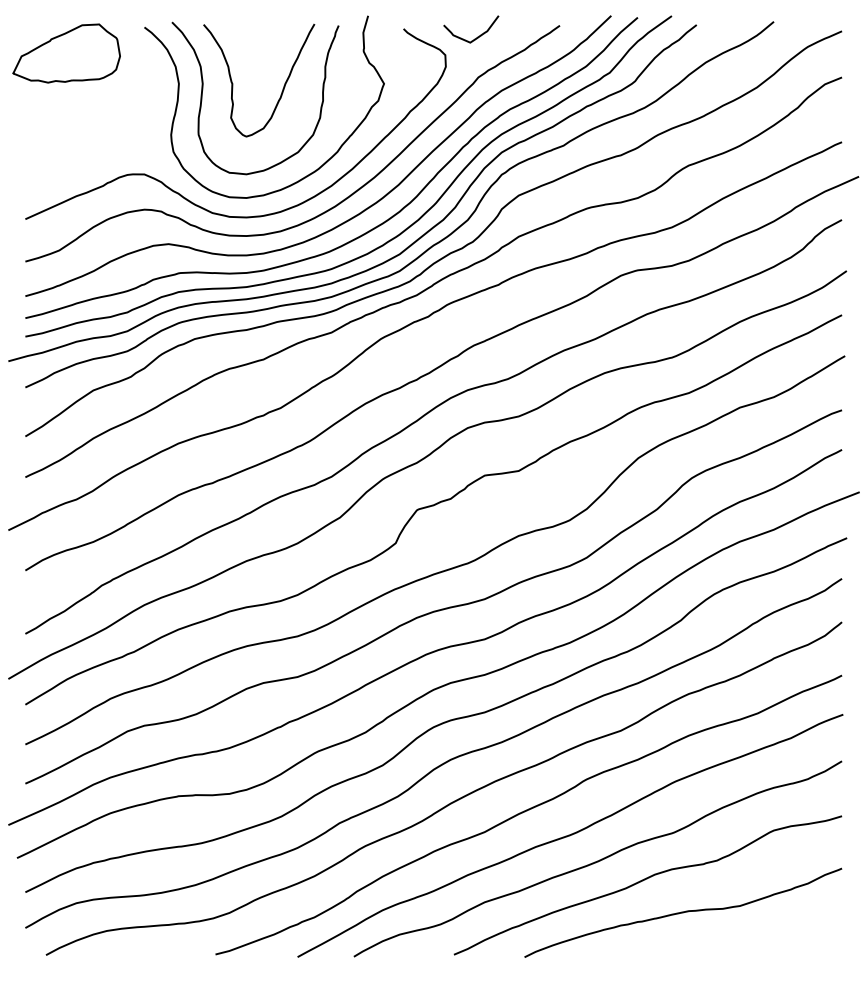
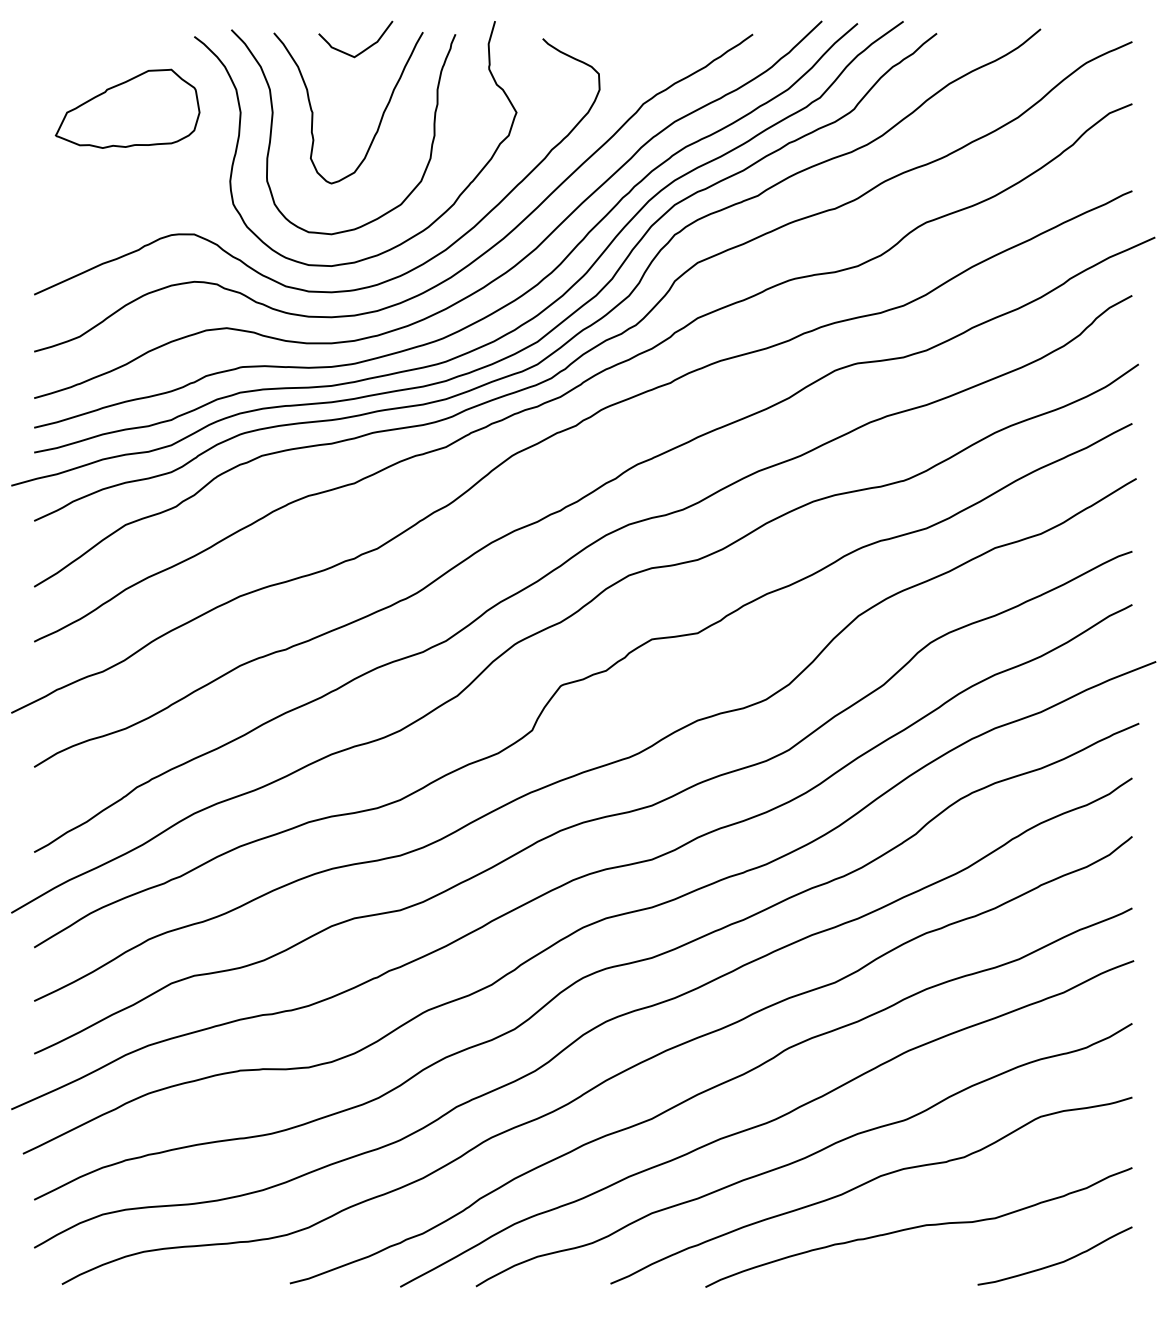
curve: (476, 37) -> (362, 50), moved
part: (66, 53) -> (127, 108), moved
curve: (786, 938) -> (1057, 1262), added

